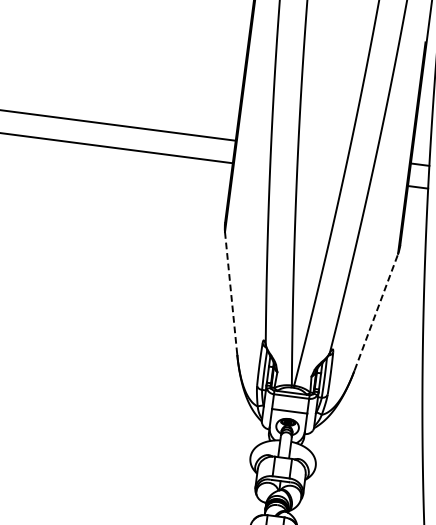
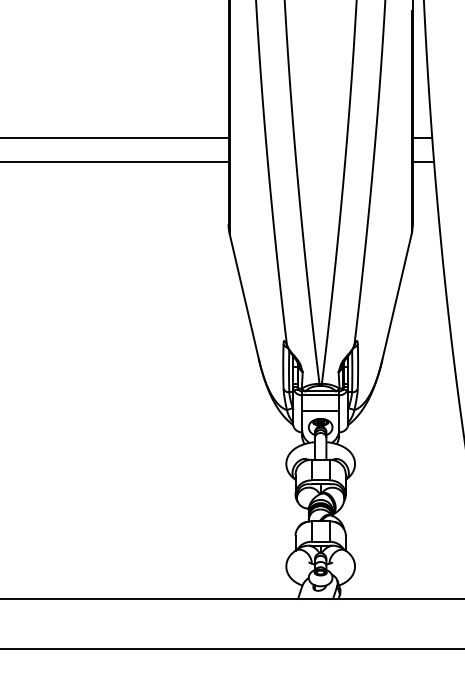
line: (231, 294) -> (244, 297), dashed -> solid
line: (376, 312) -> (397, 296), dashed -> solid

